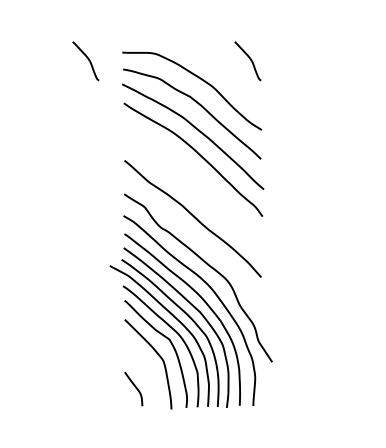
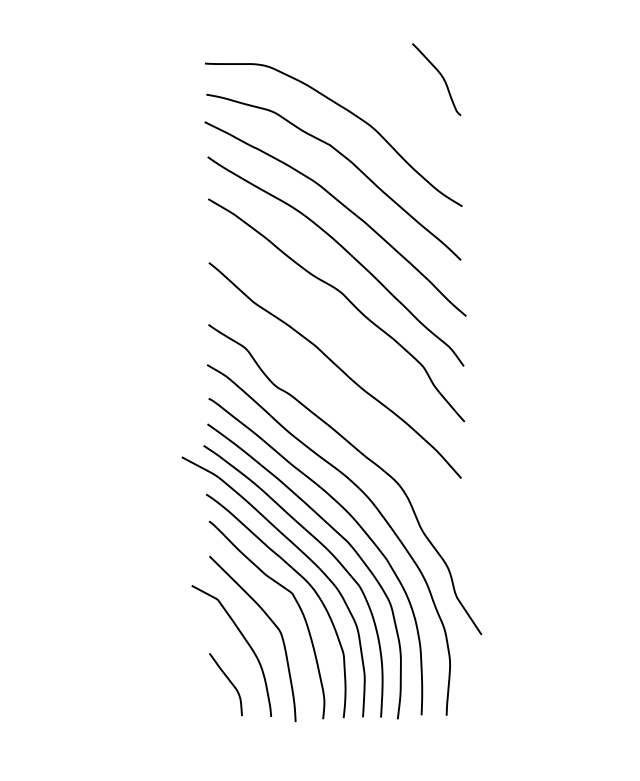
curve: (87, 59) -> (140, 76), removed
curve: (198, 180) -> (345, 299), added
curve: (143, 365) -> (243, 640), added

